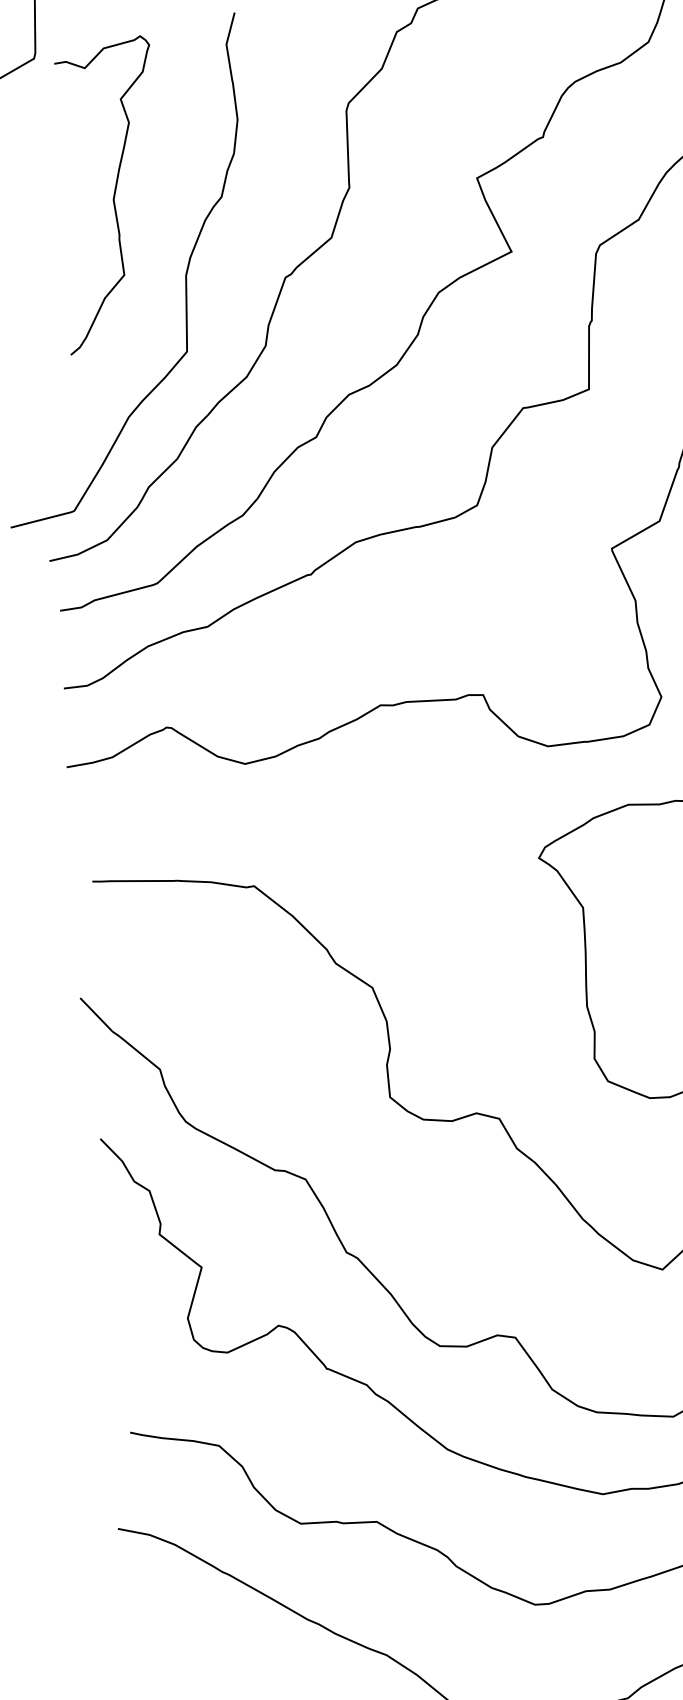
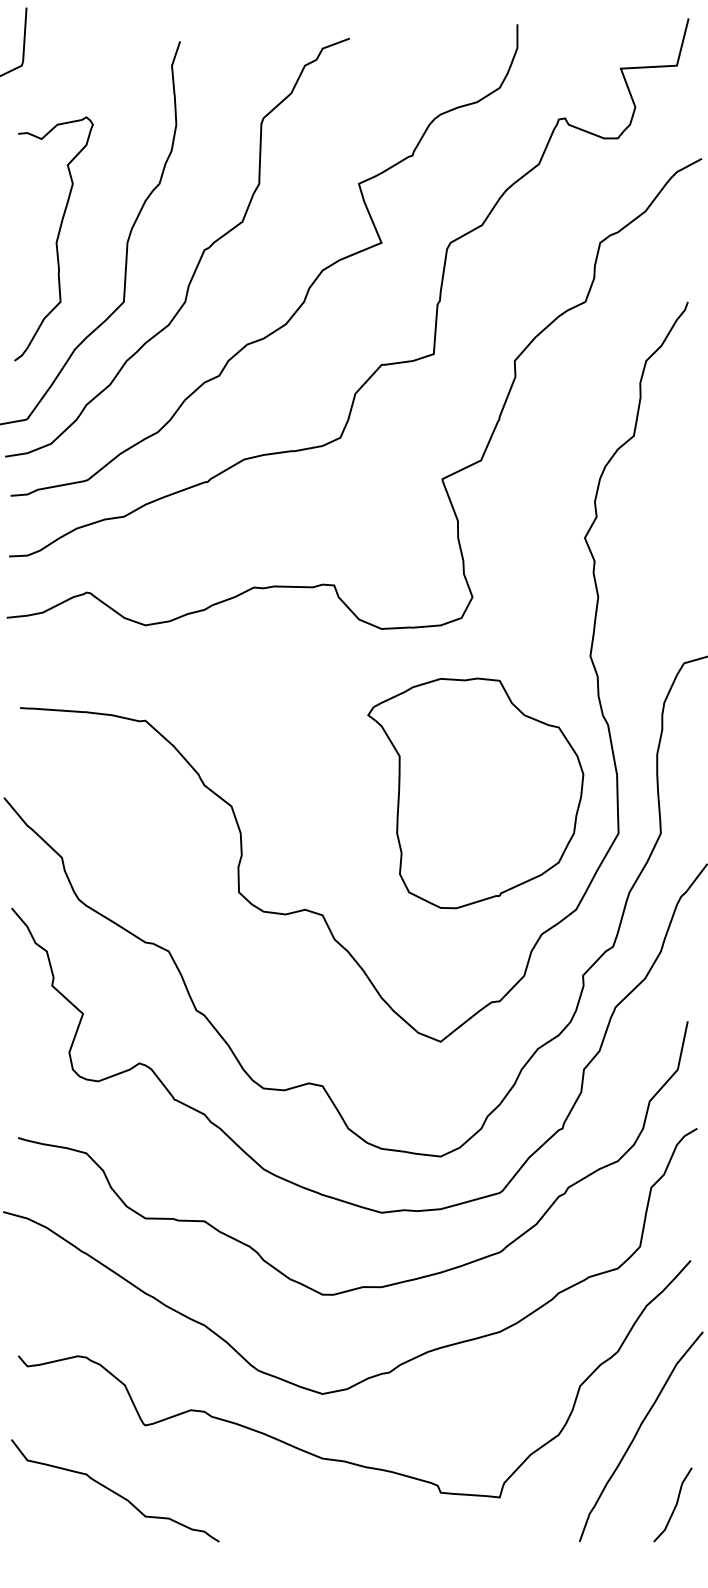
curve: (113, 194) -> (56, 238), moved

